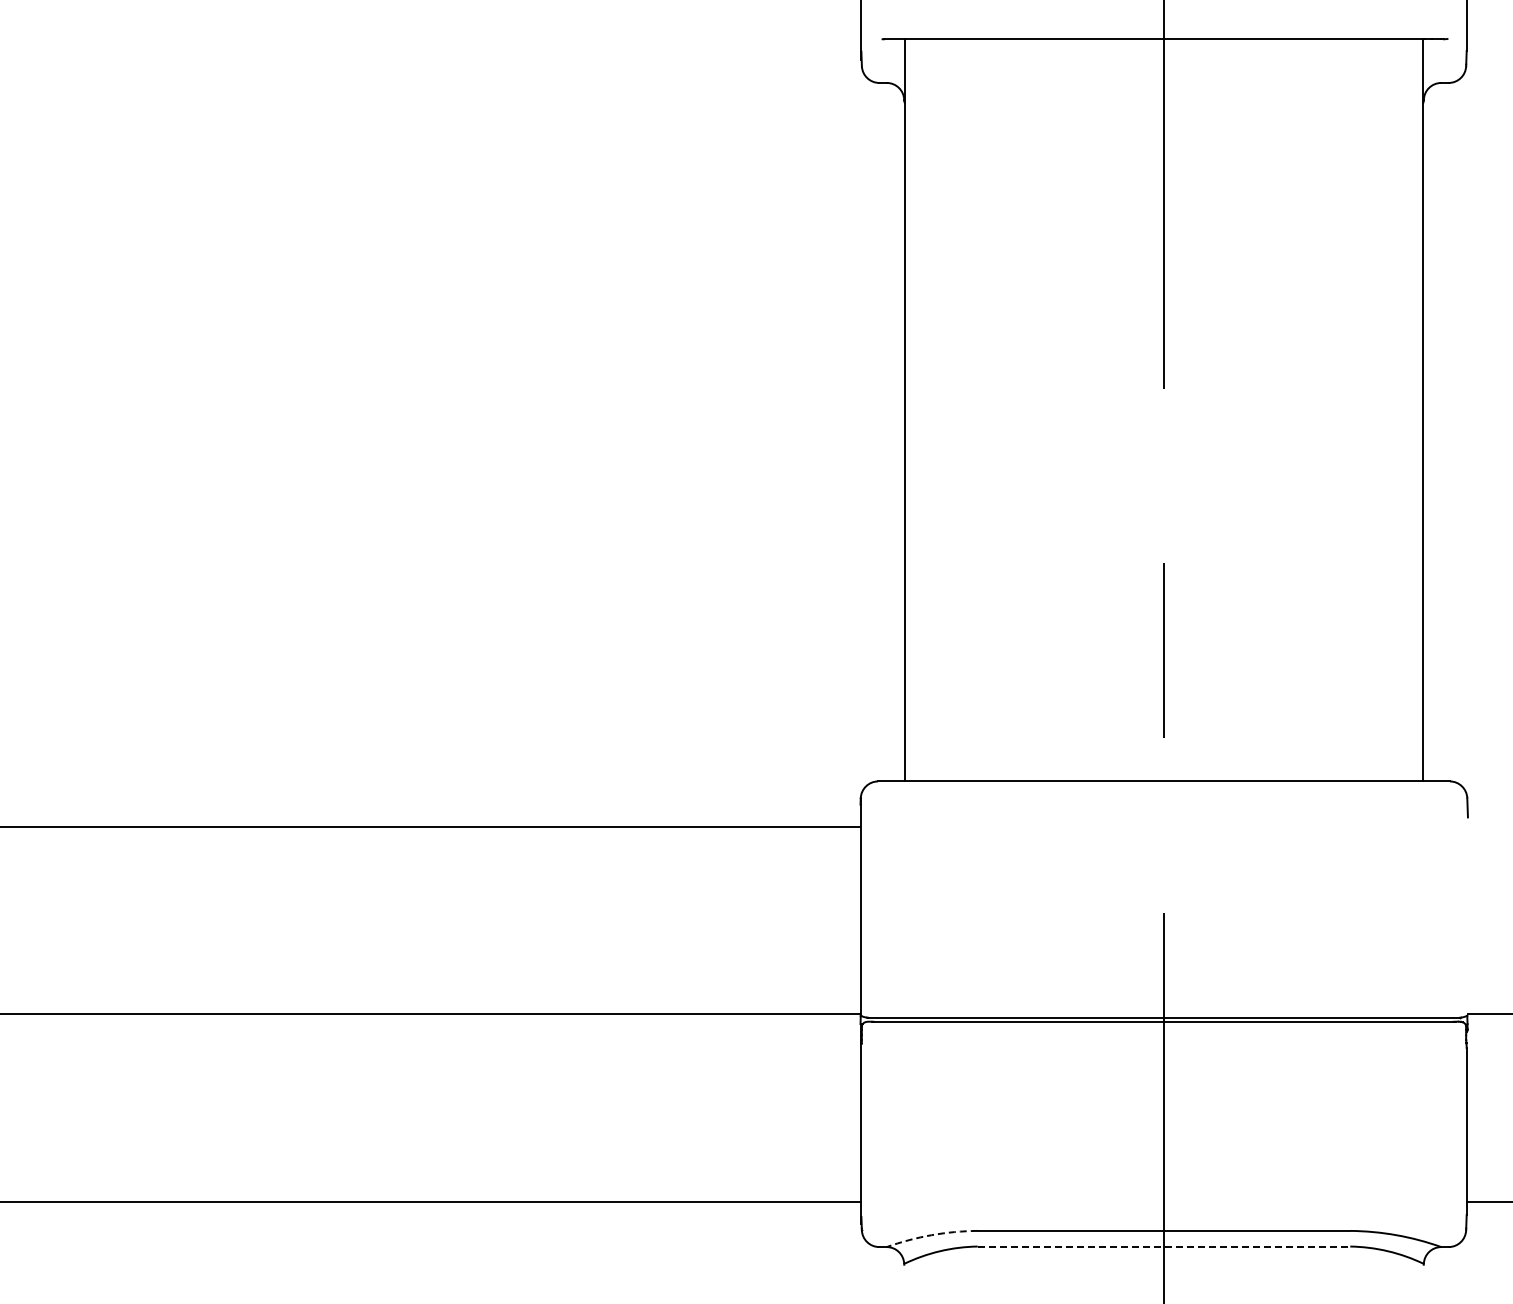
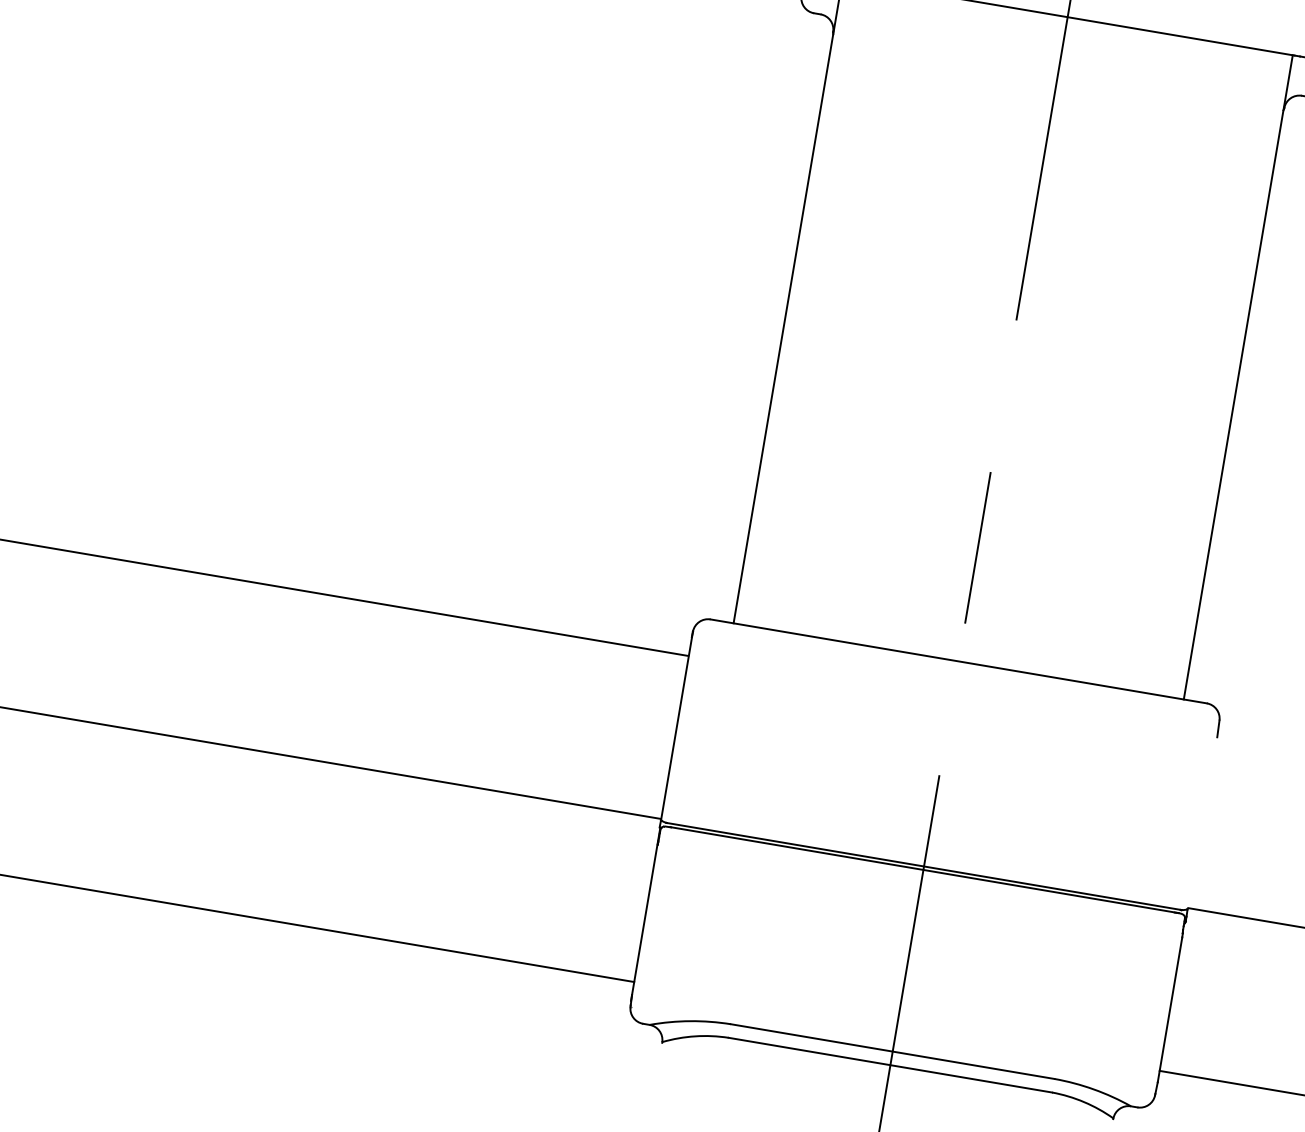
arc: (931, 1235) -> (690, 1021), dashed -> solid
line: (1164, 1246) -> (890, 1065), dashed -> solid

